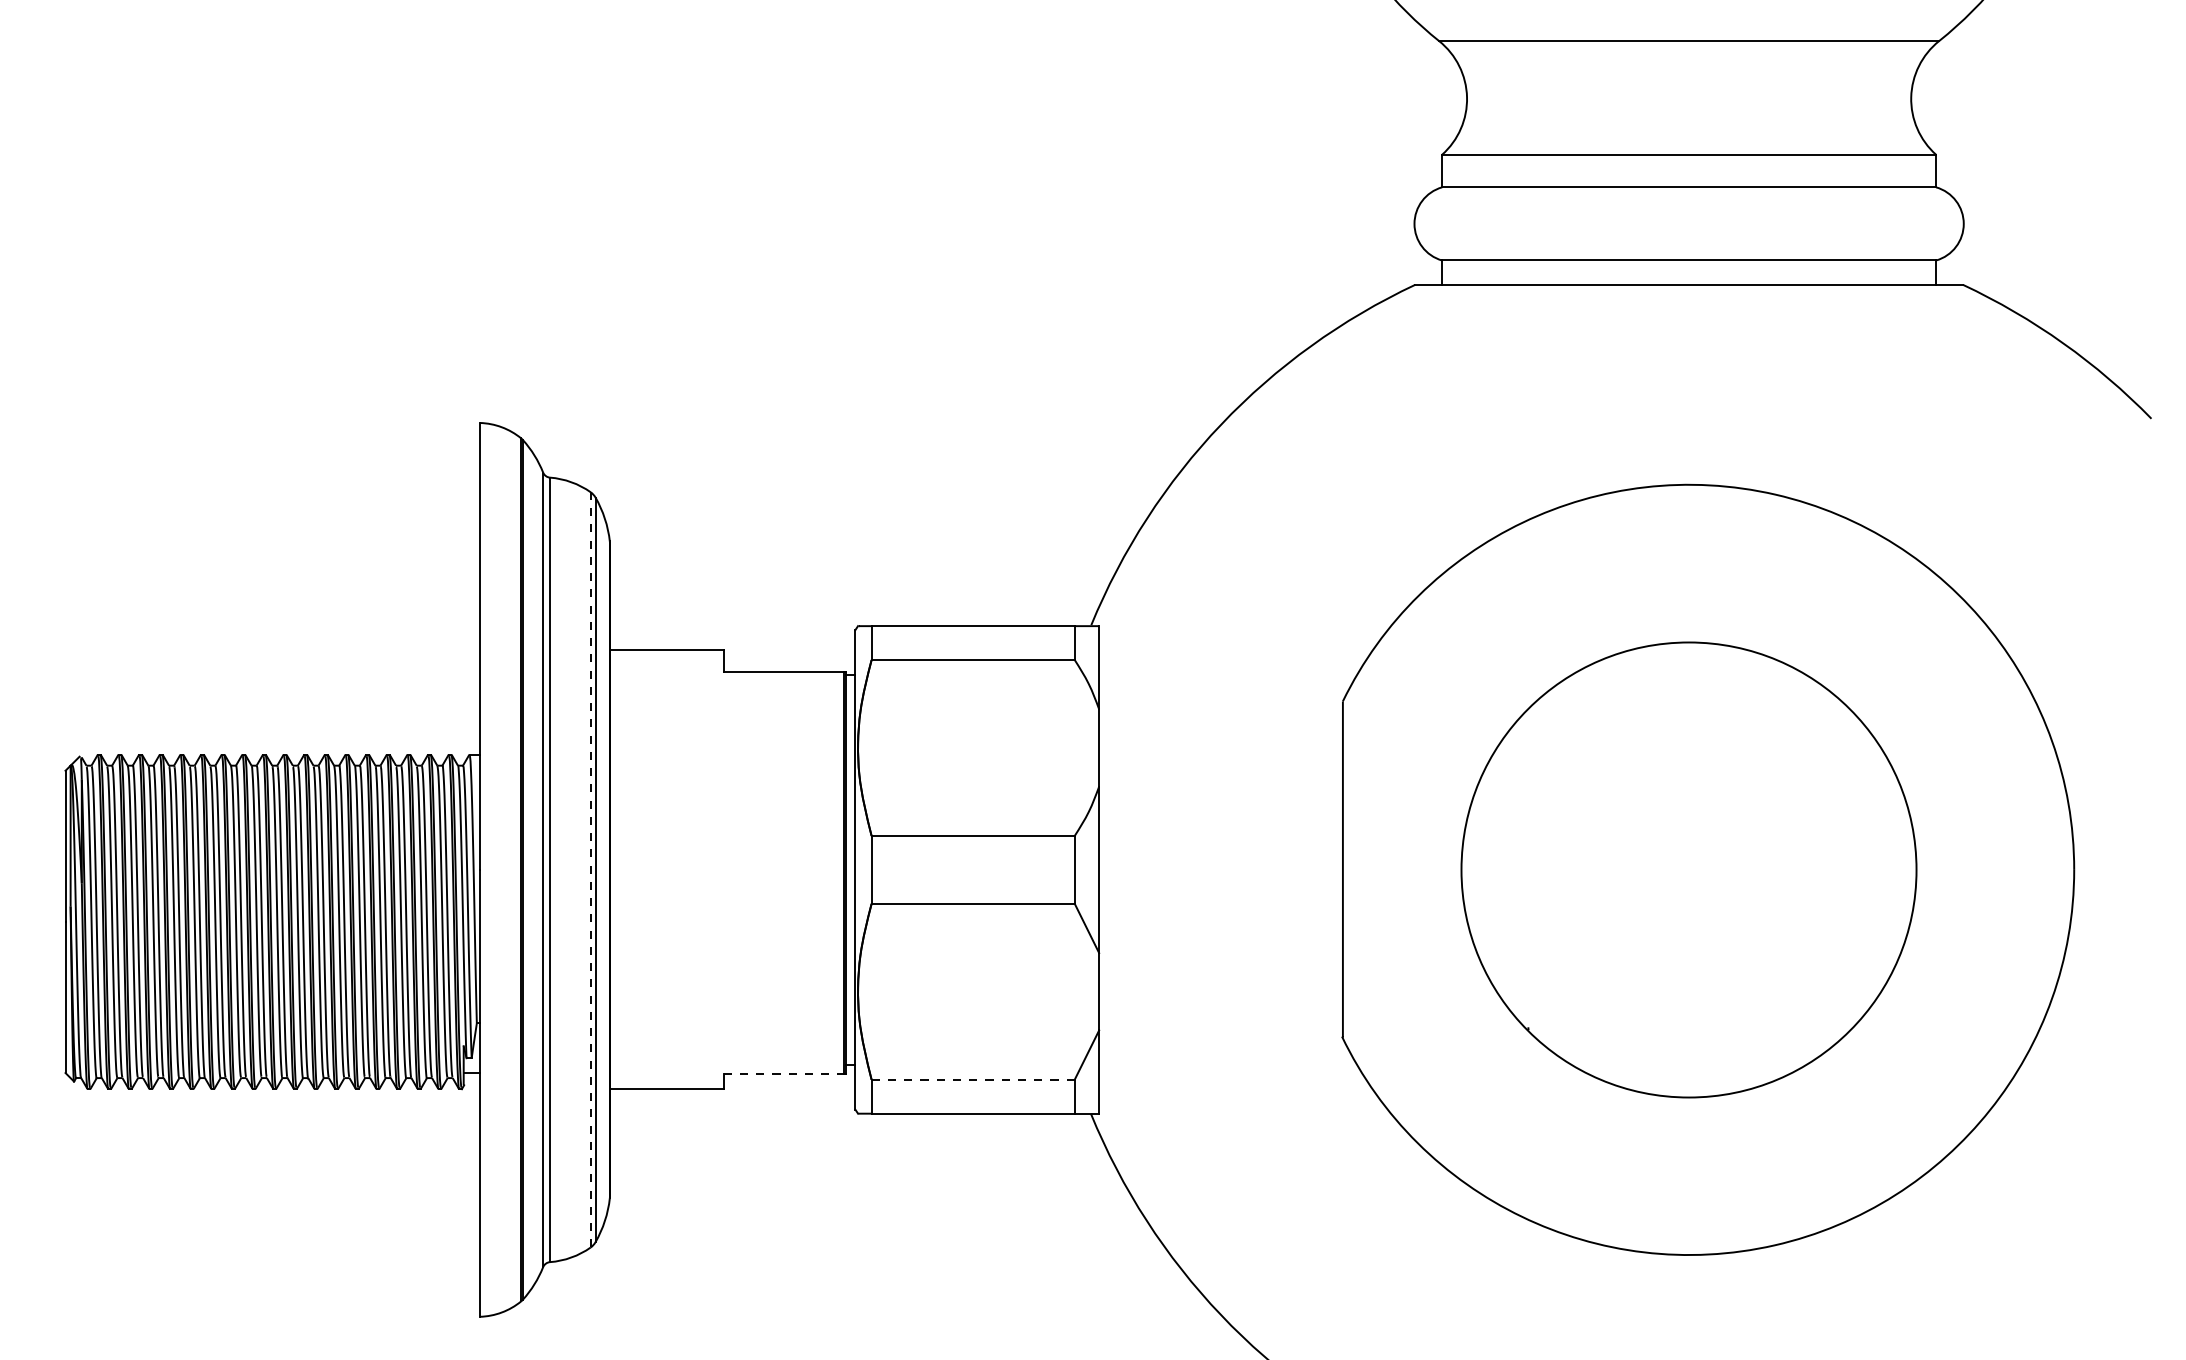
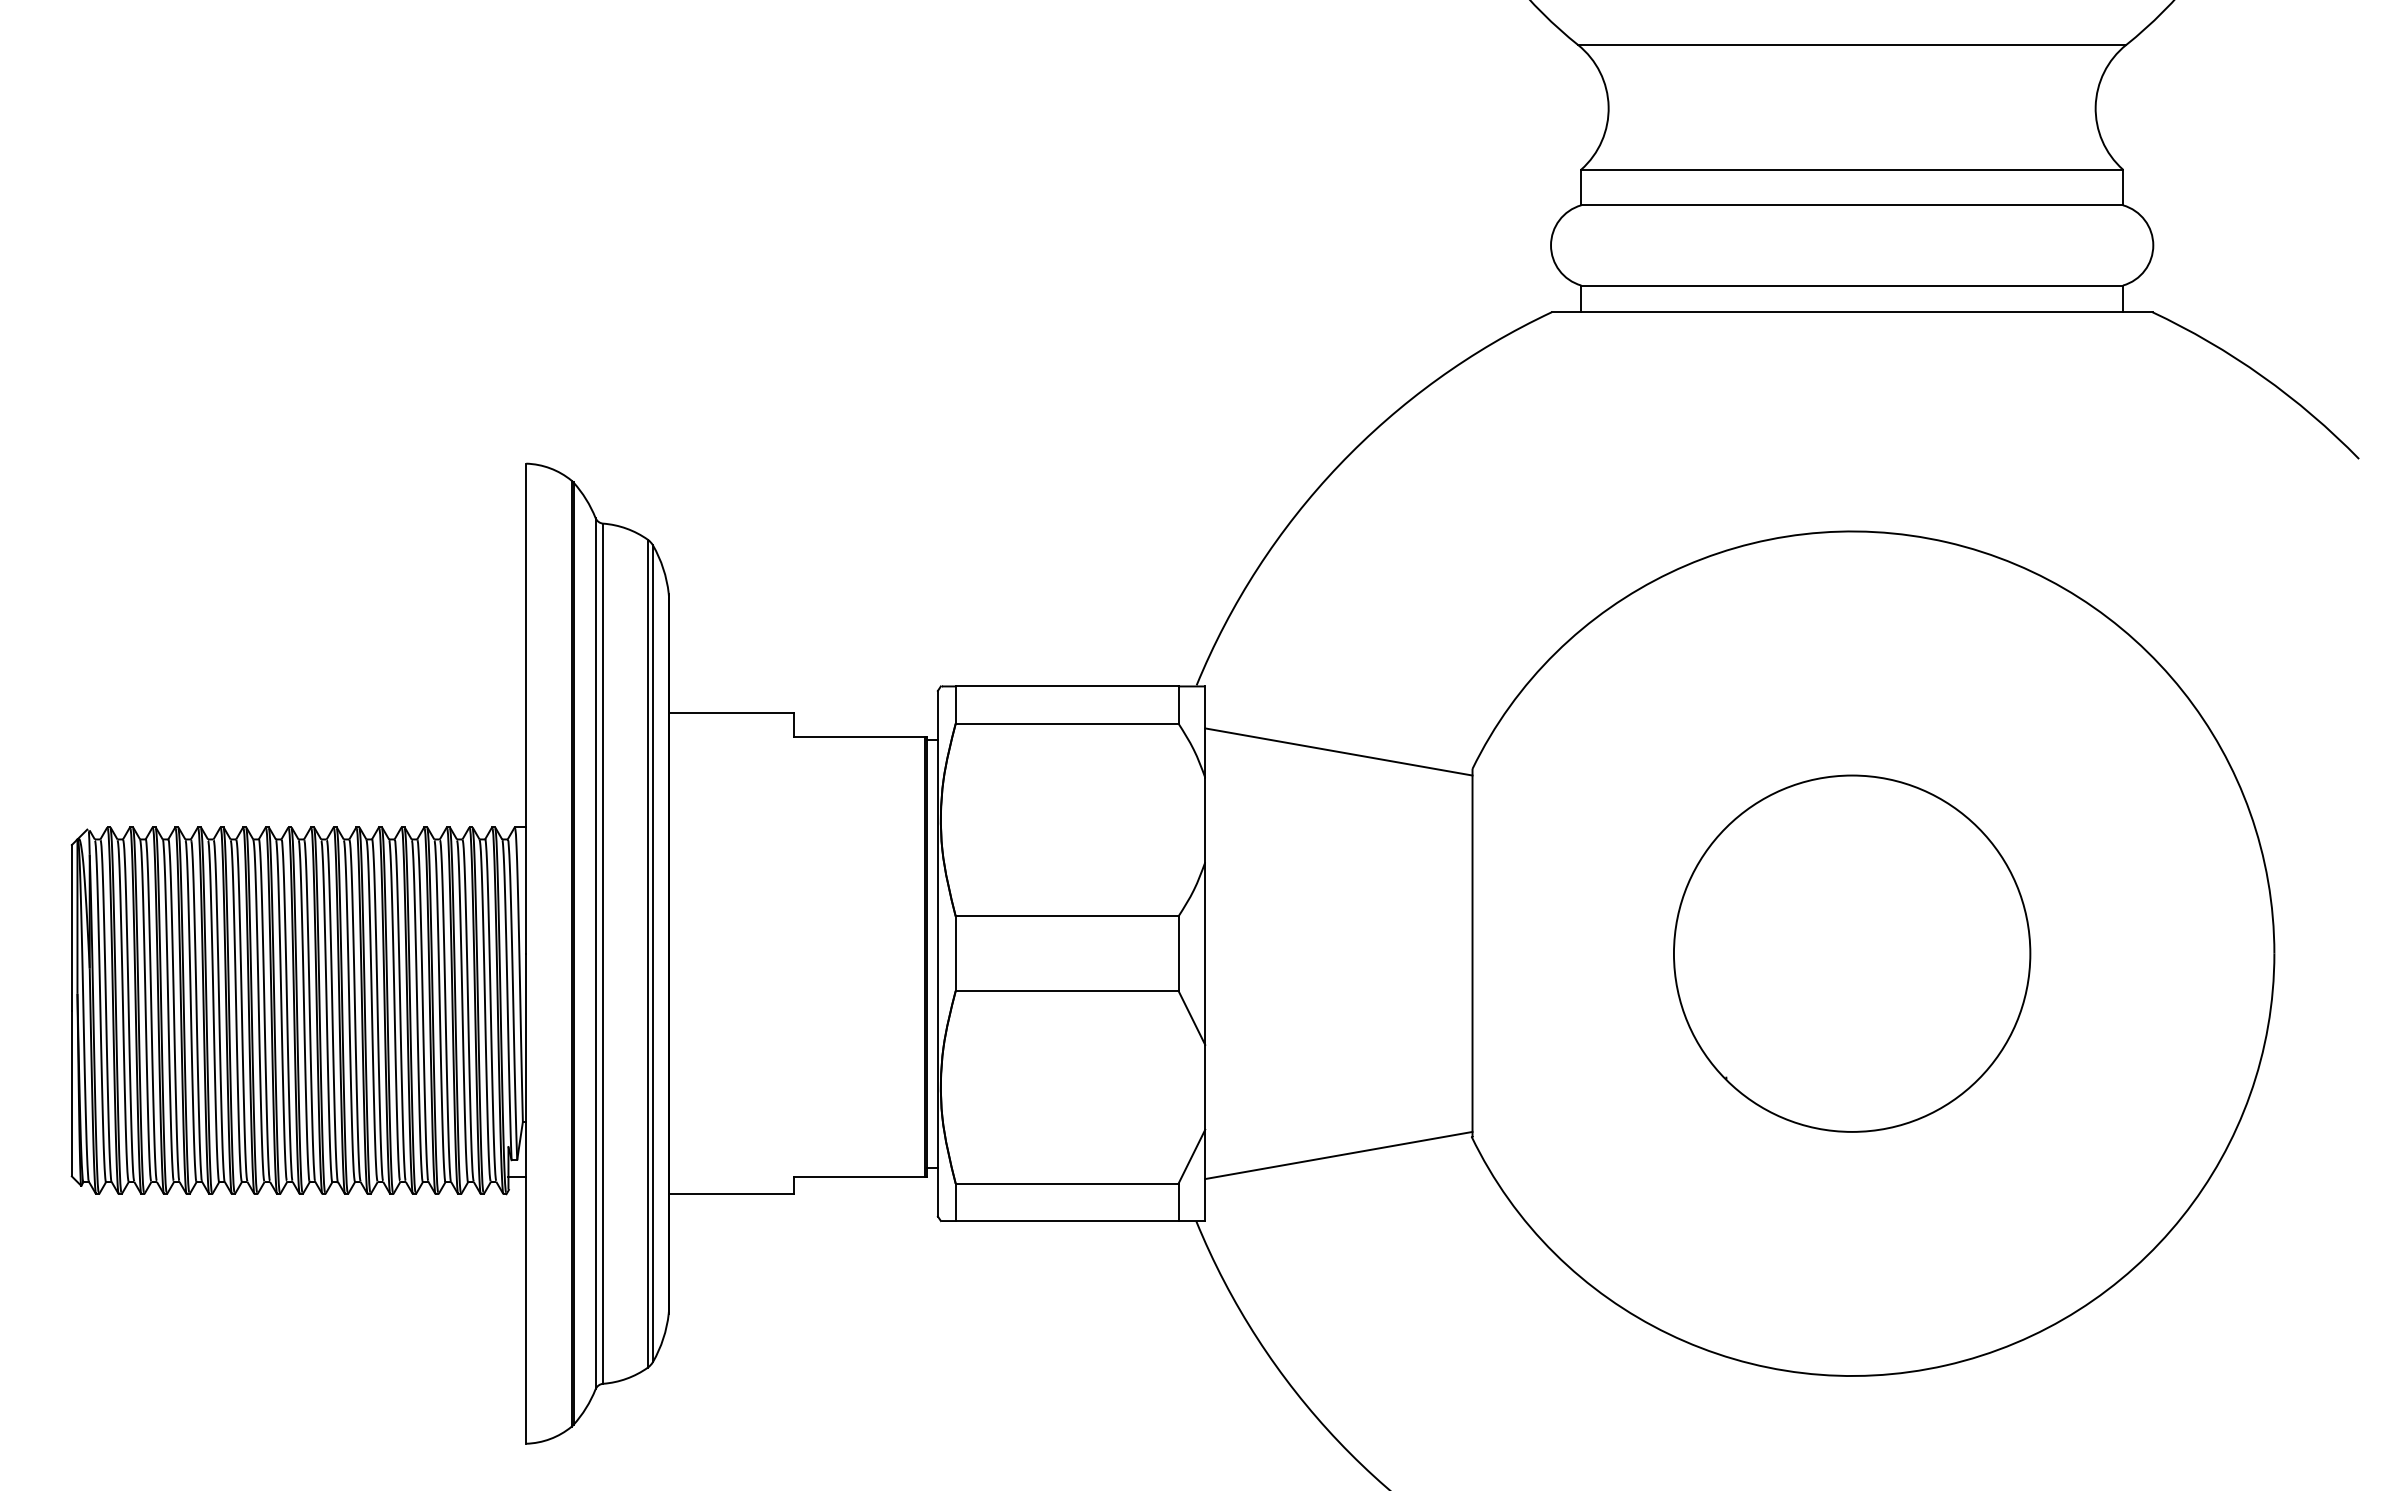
line: (1220, 685) -> (1338, 751), added
line: (590, 869) -> (647, 953), dashed -> solid
circle: (1689, 869) -> (1852, 953), size x0.71
line: (1220, 1053) -> (1338, 1155), added
line: (783, 1073) -> (859, 1177), dashed -> solid
line: (973, 1079) -> (1067, 1183), dashed -> solid

